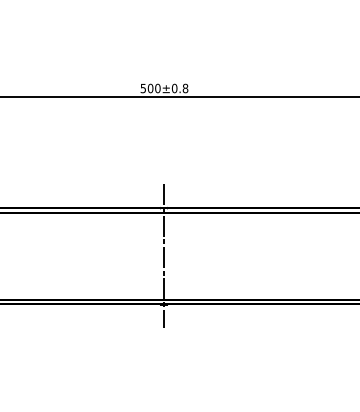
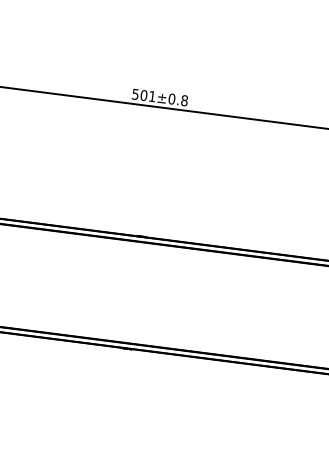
text: (157, 88) -> (151, 96), 500±0.8 -> 501±0.8
line: (164, 256) -> (135, 293), removed

